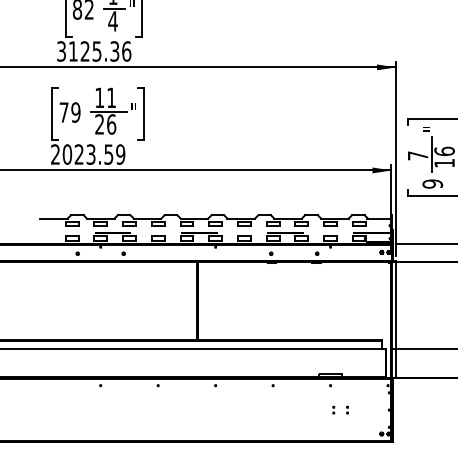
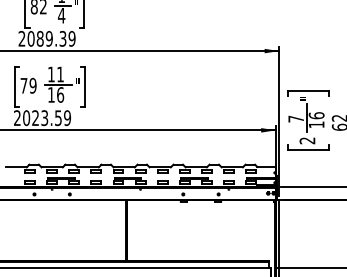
text: (94, 51) -> (47, 38), 3125.36 -> 2089.39
text: (99, 124) -> (51, 95), 26 -> 16
text: (432, 183) -> (307, 140), 9 -> 2

